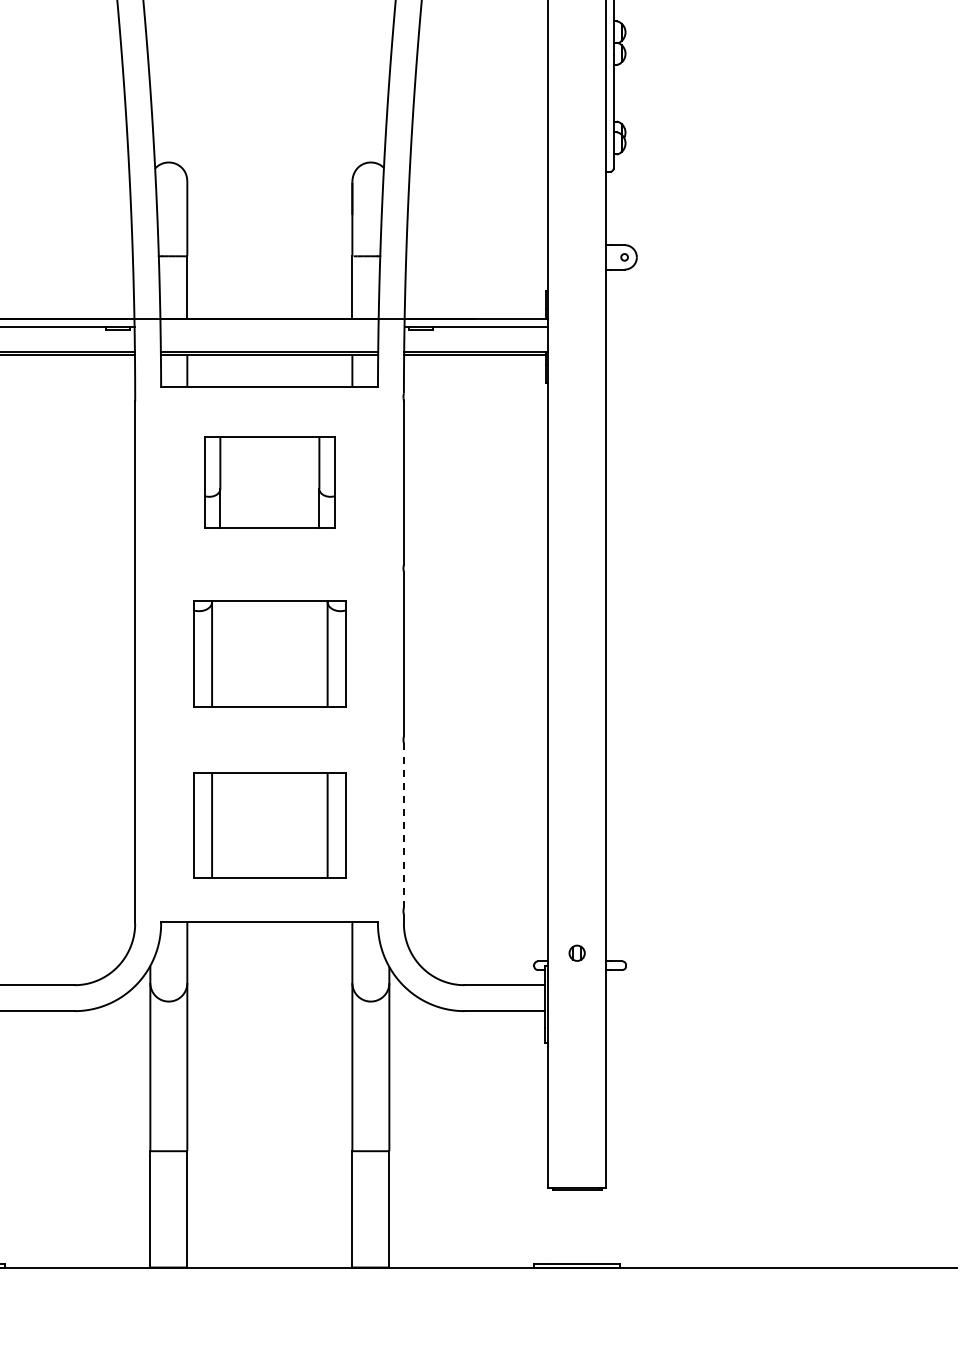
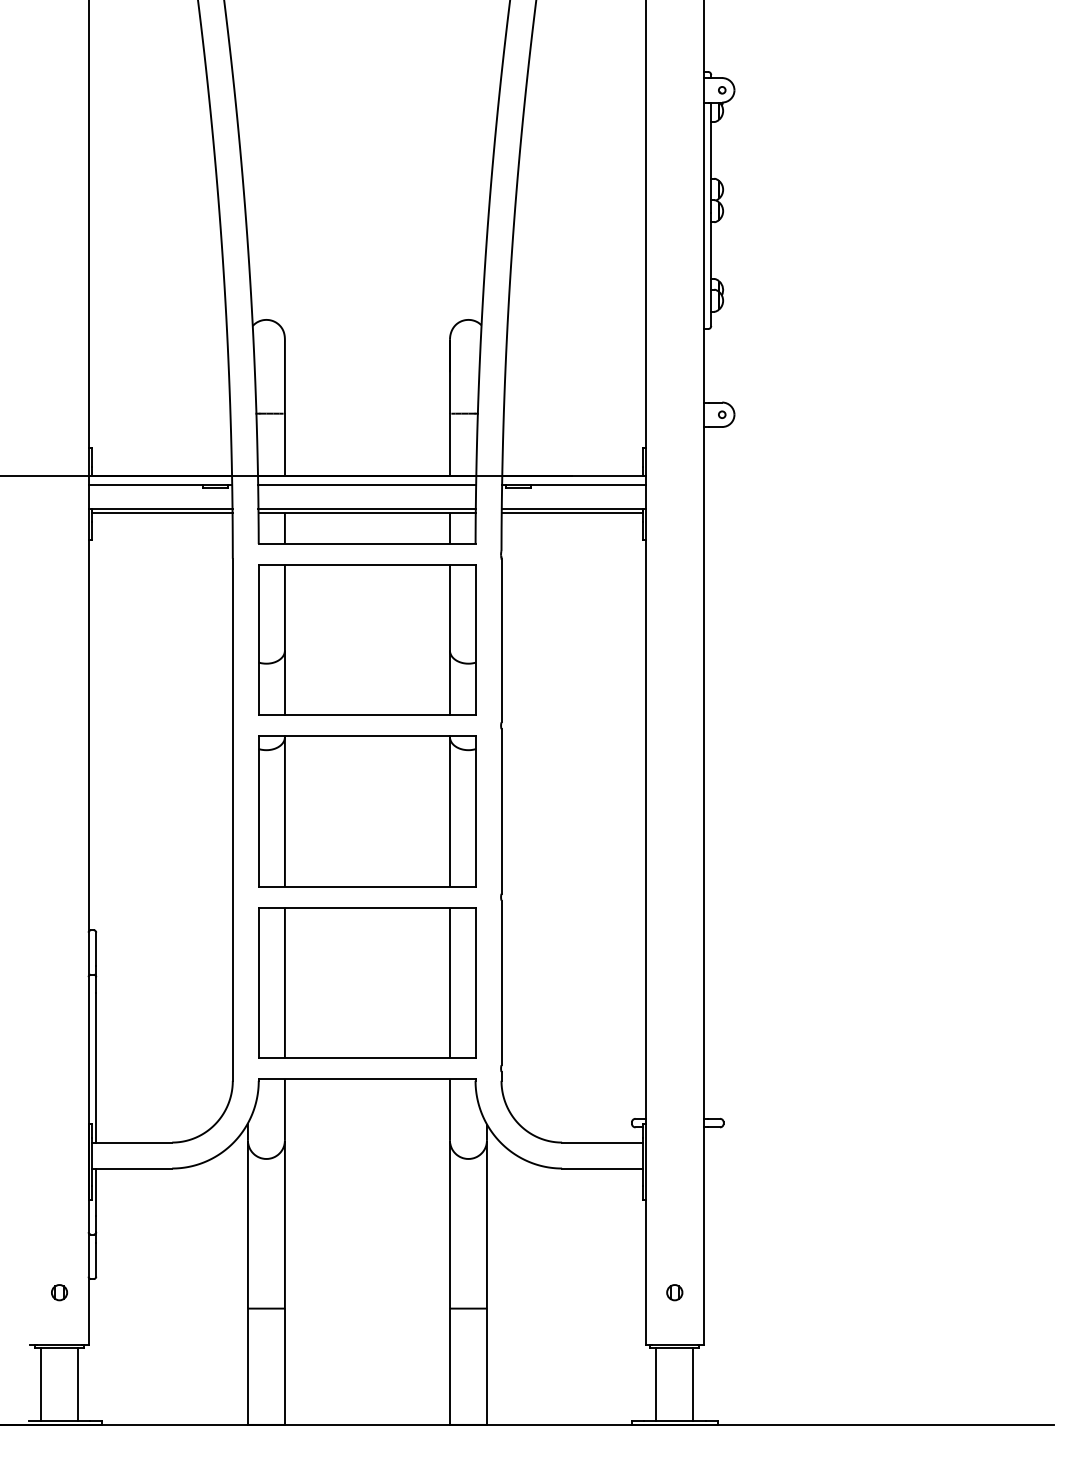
line: (269, 327) -> (367, 484), added
part: (269, 482) -> (367, 639), size x1.67
part: (269, 654) -> (367, 811), size x1.43
part: (269, 825) -> (367, 982), size x1.43
line: (403, 825) -> (501, 982), dashed -> solid
part: (576, 953) -> (674, 1292), moved
line: (558, 1227) -> (656, 1384), added
line: (595, 1227) -> (693, 1384), added

